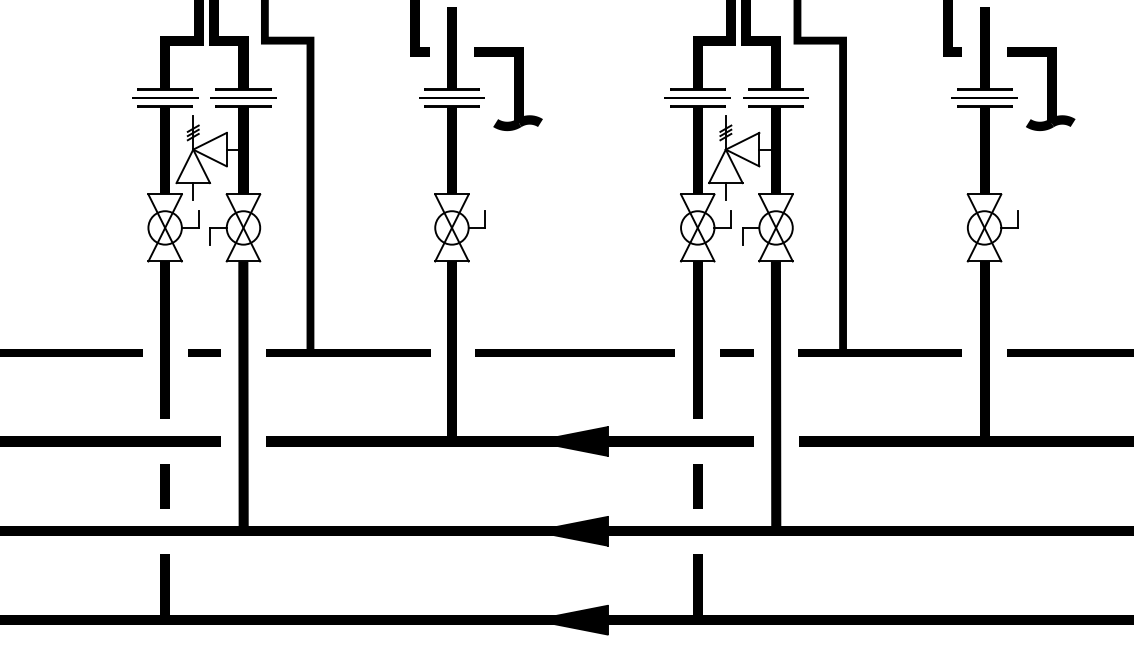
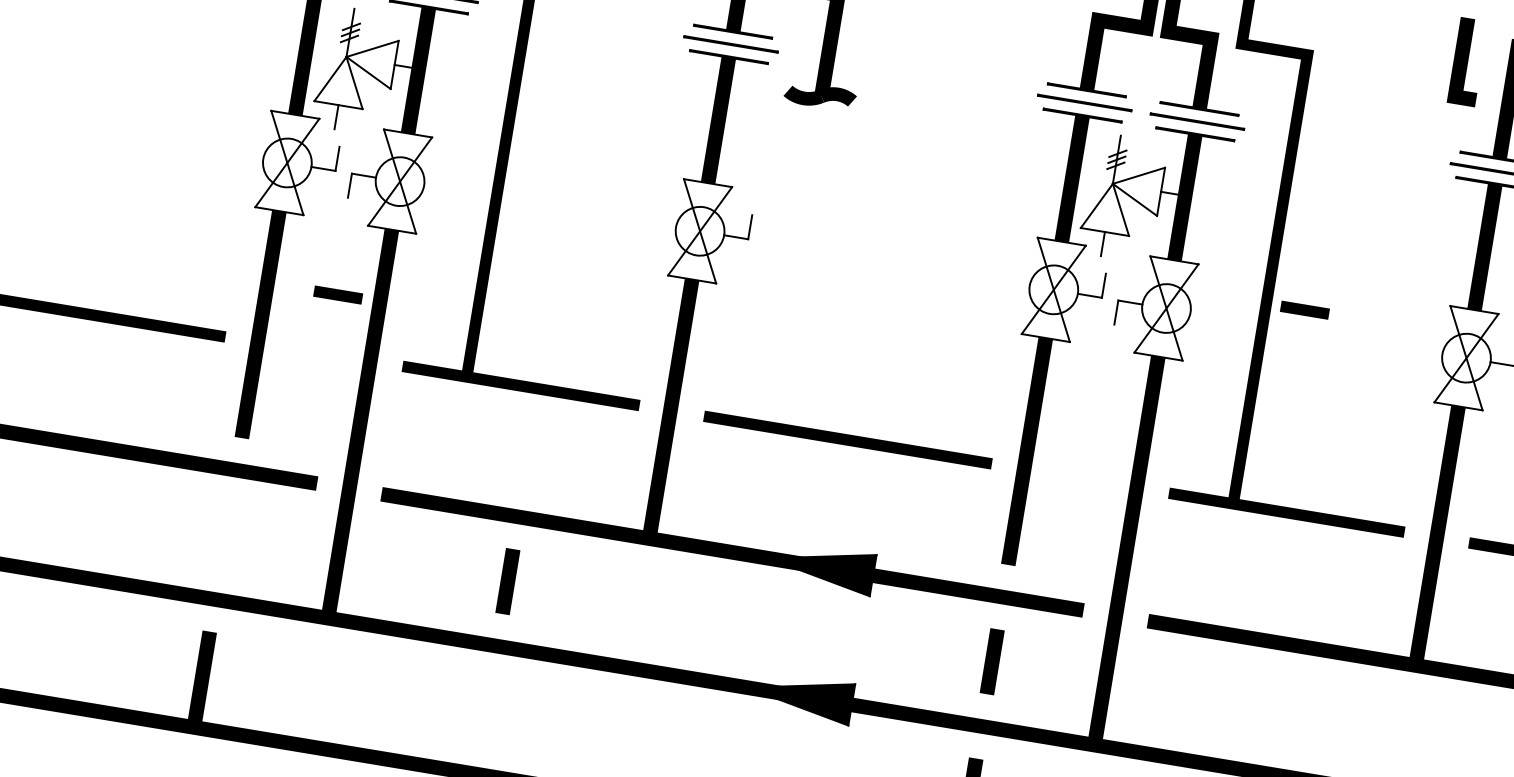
line: (204, 352) -> (338, 294), moved
line: (736, 352) -> (1304, 309), moved
line: (164, 486) -> (506, 581), moved

